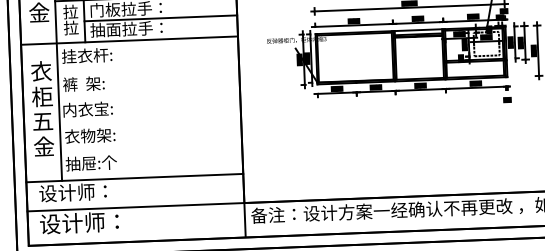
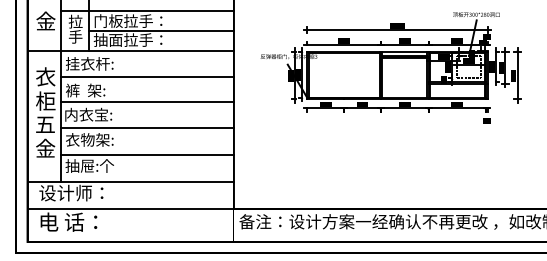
text: (71, 27) -> (75, 36), 拉 -> 手
line: (148, 67) -> (147, 77), added
line: (149, 94) -> (147, 102), added
line: (150, 121) -> (147, 128), added
line: (151, 148) -> (147, 154), added
text: (79, 222) -> (76, 221), 设计师： -> 电 话：

